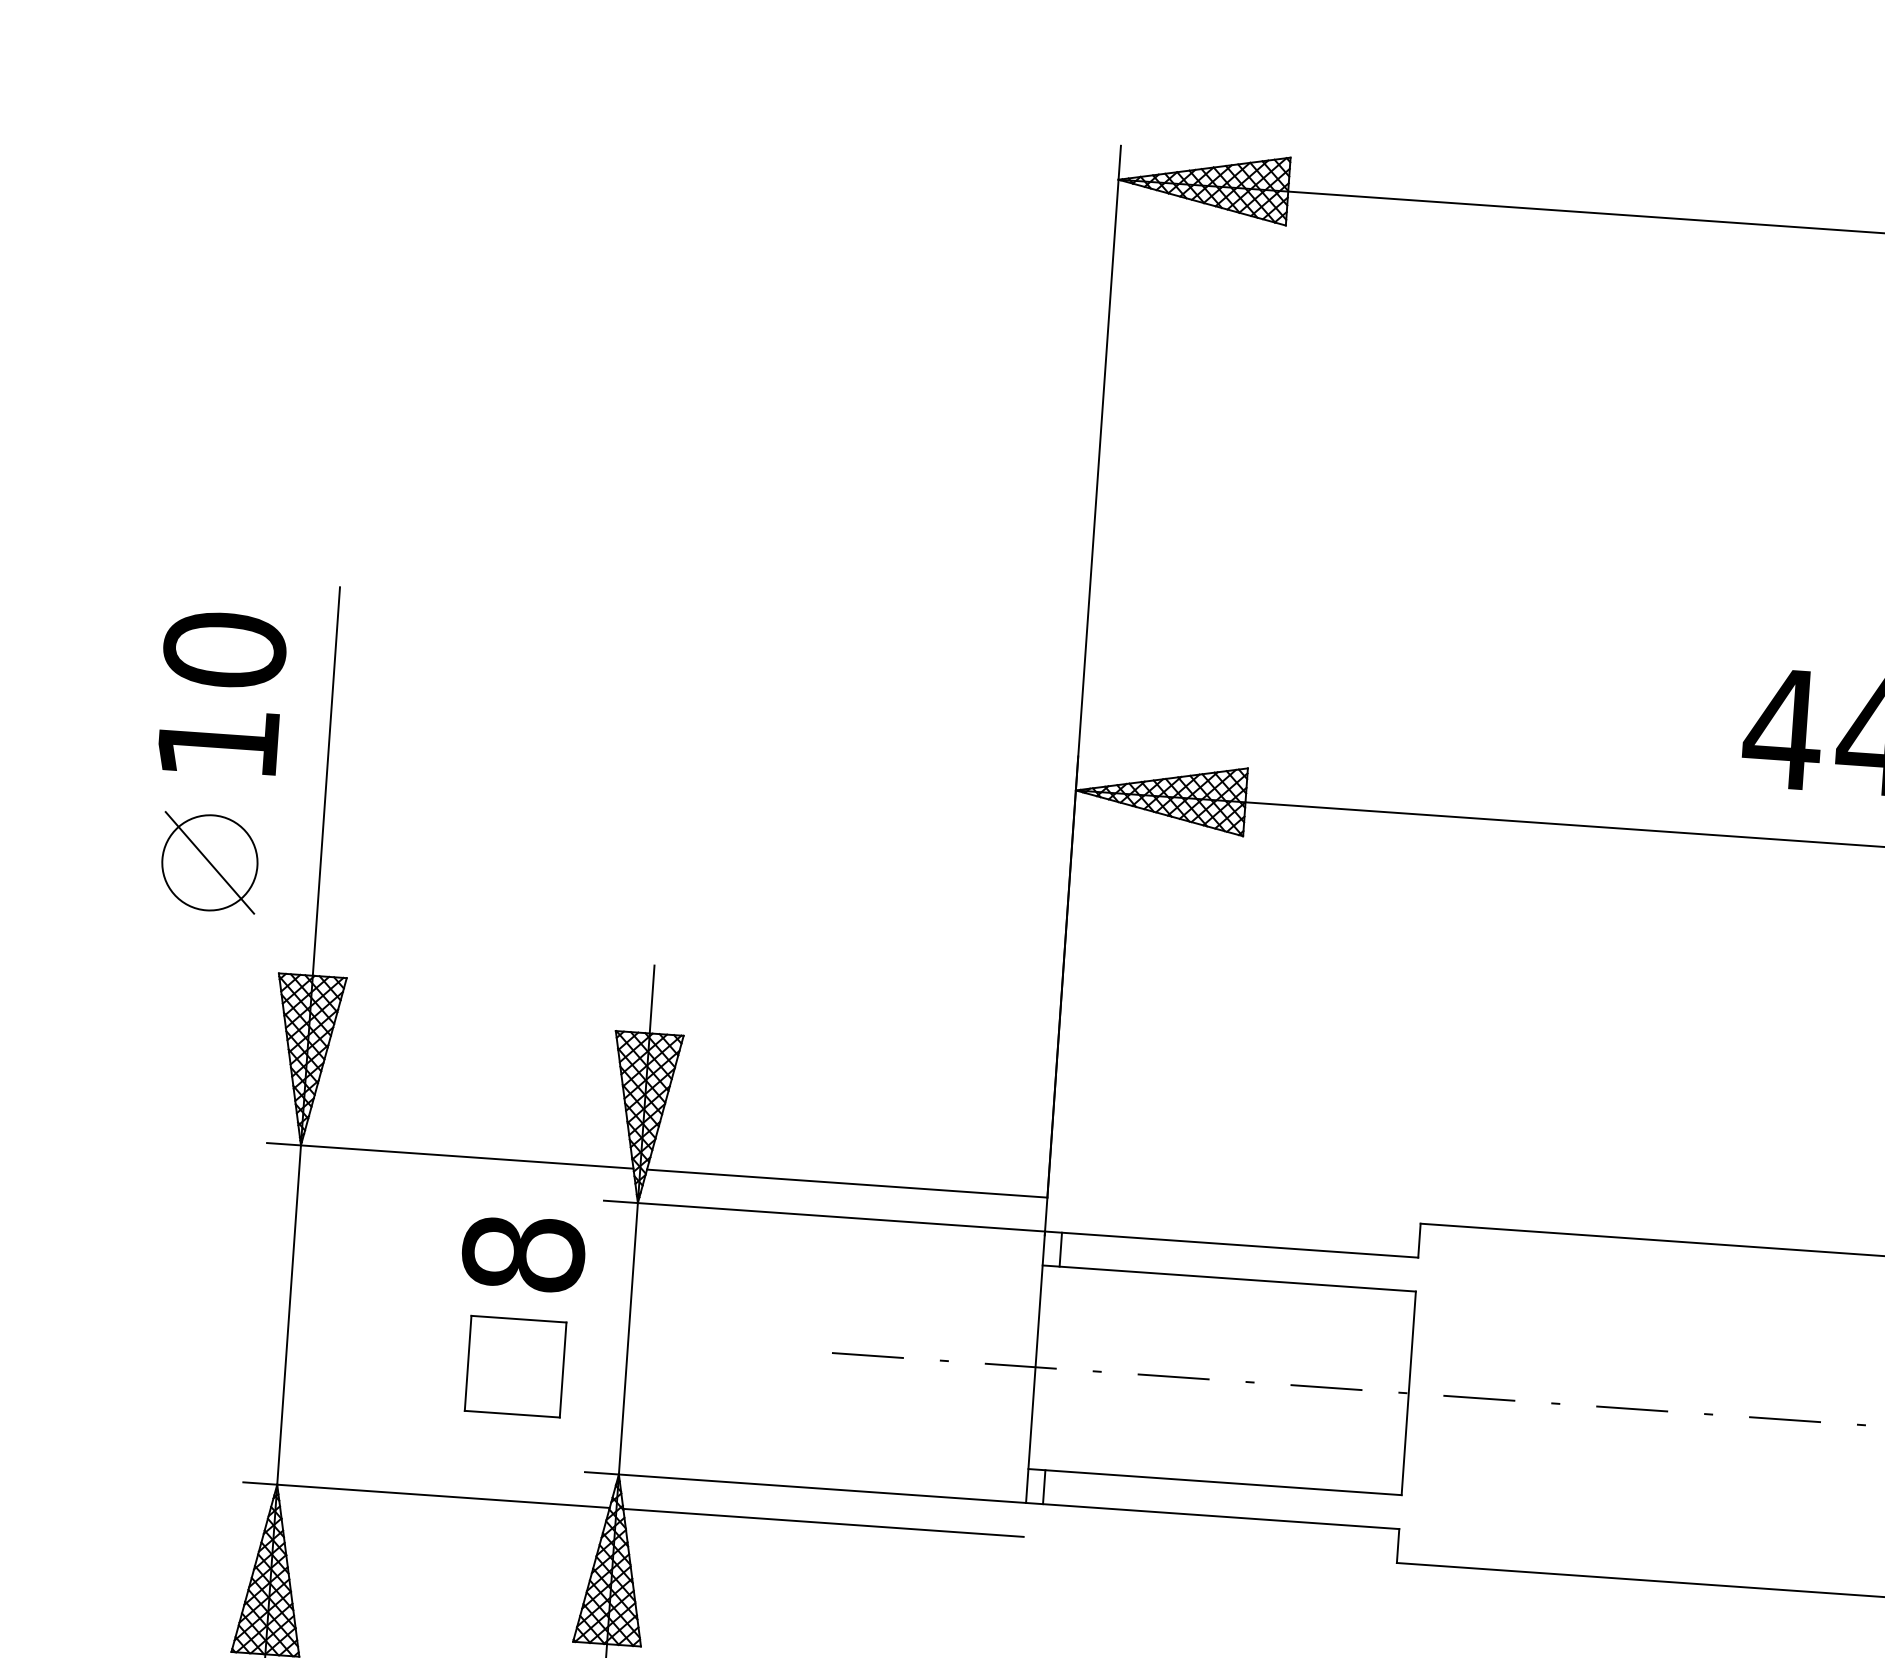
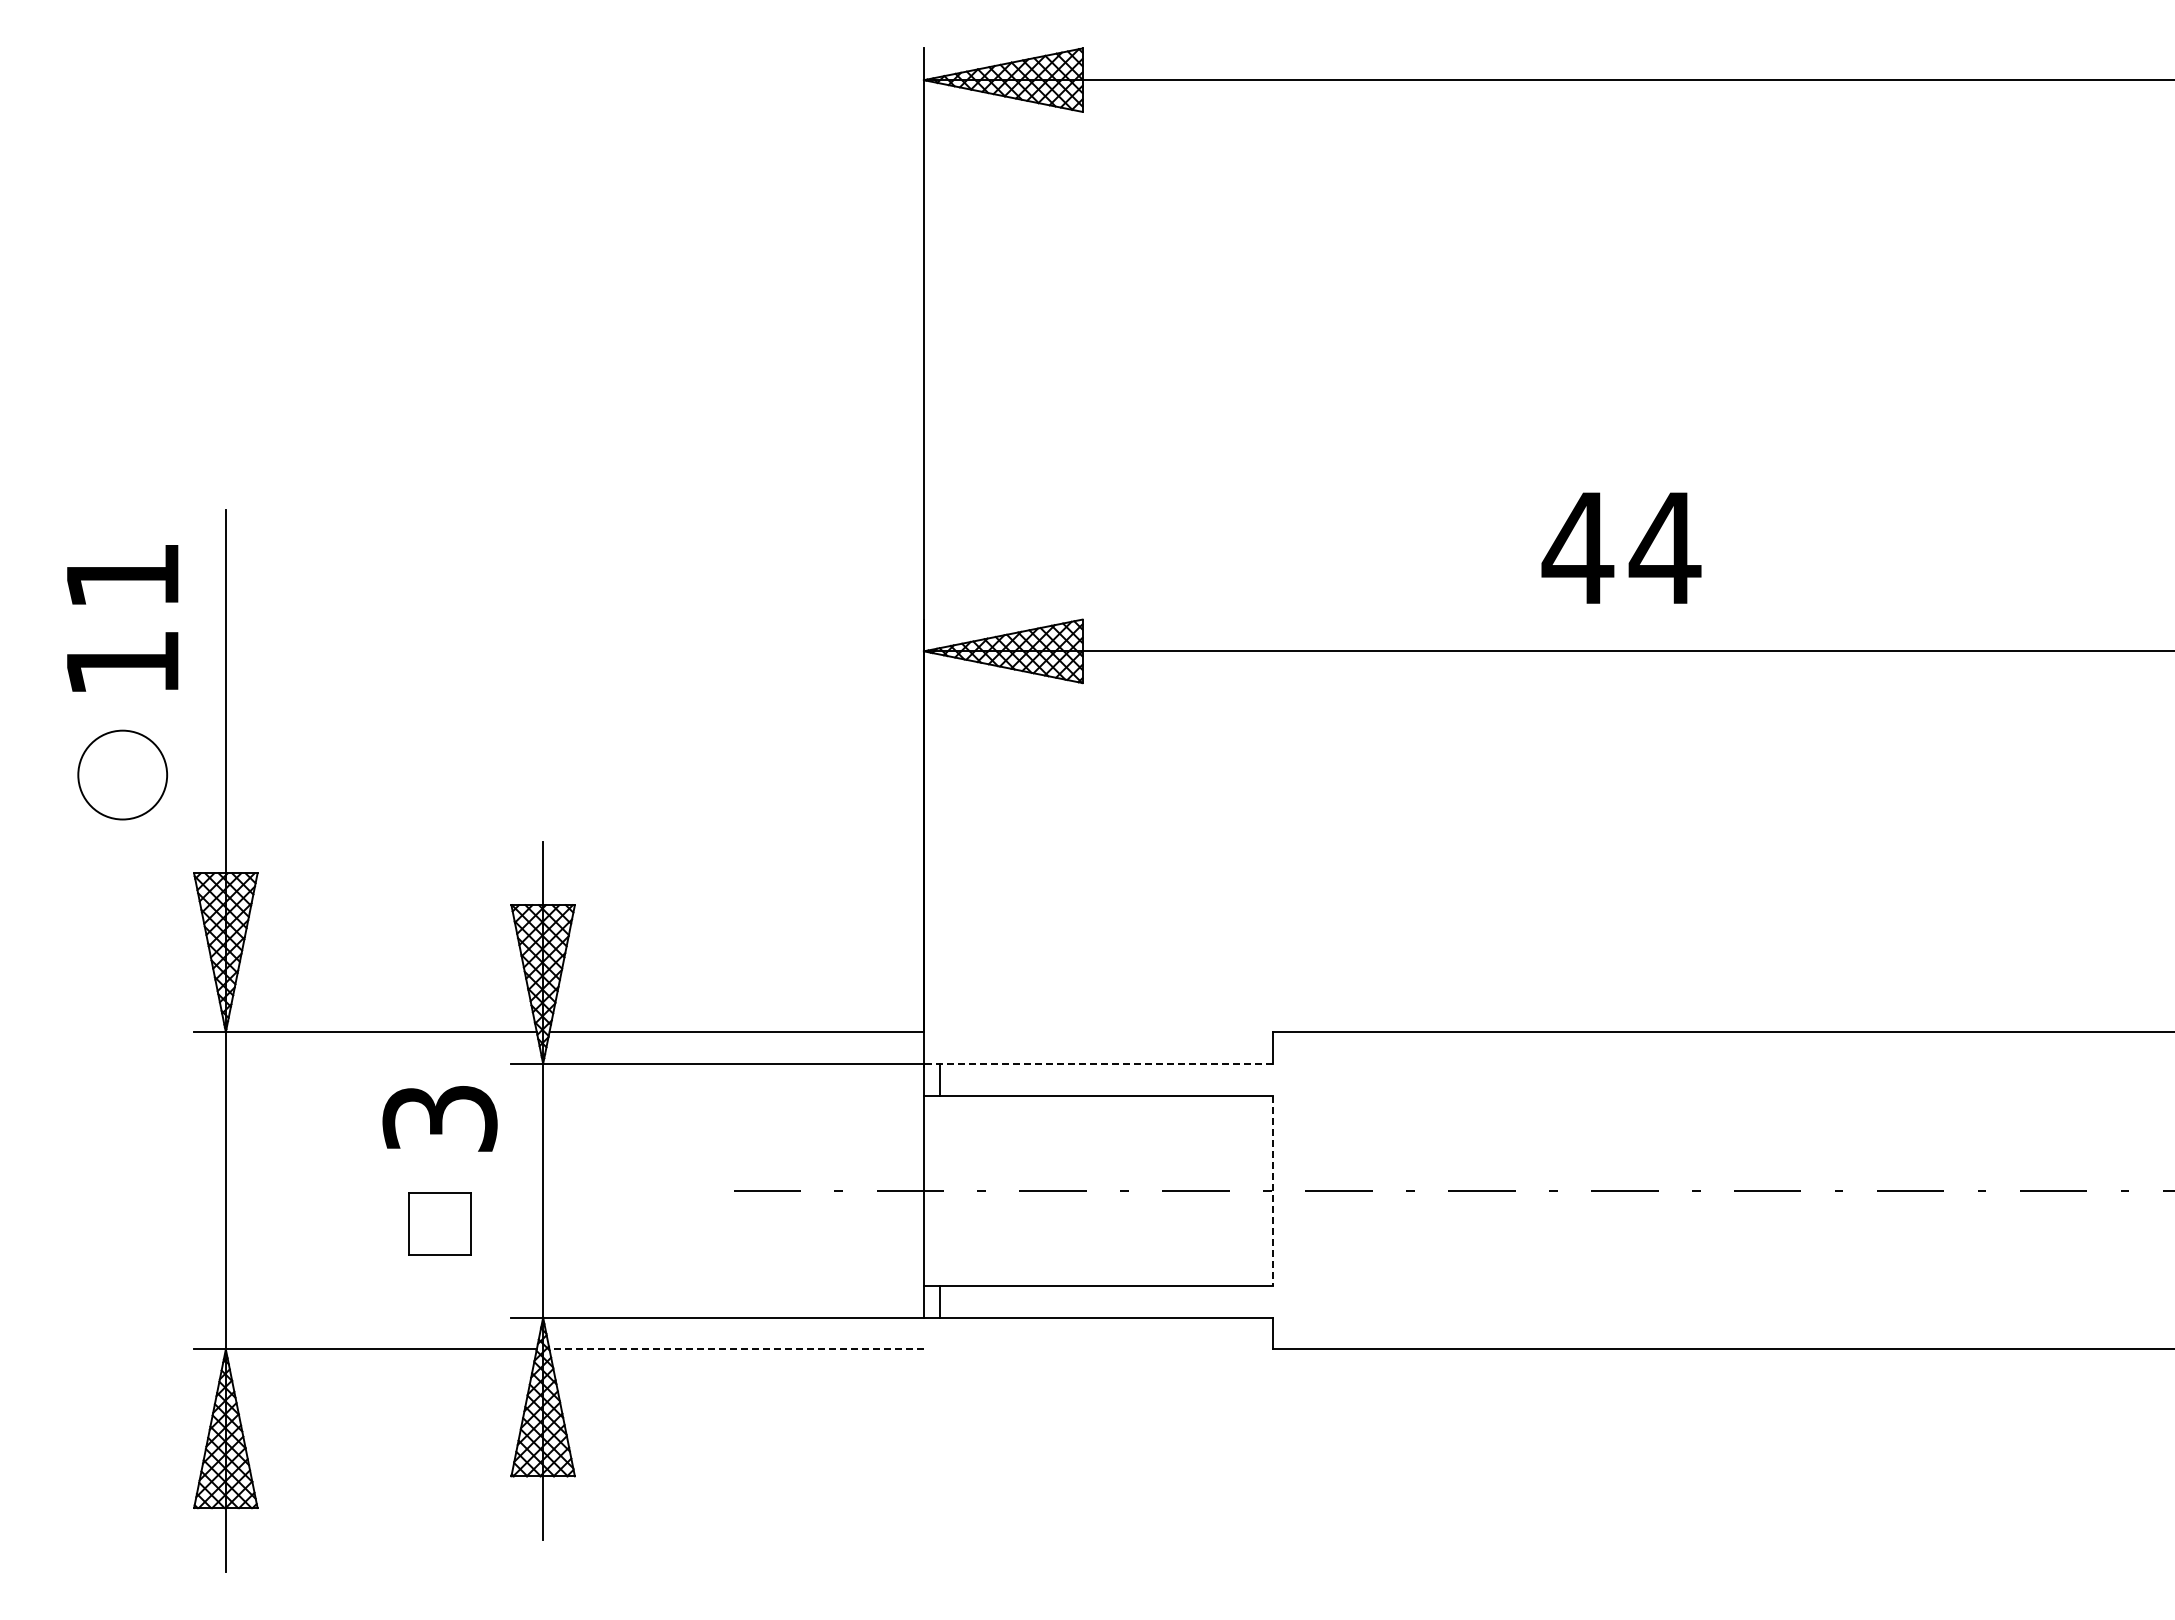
text: (224, 649) -> (122, 575), 10 -> 11
line: (209, 862) -> (122, 774), removed
line: (1231, 1244) -> (1098, 1063), solid -> dashed
text: (522, 1253) -> (439, 1118), 8 -> 3
part: (515, 1367) -> (439, 1224), size x0.7
line: (1408, 1394) -> (1272, 1191), solid -> dashed
line: (823, 1522) -> (736, 1349), solid -> dashed

